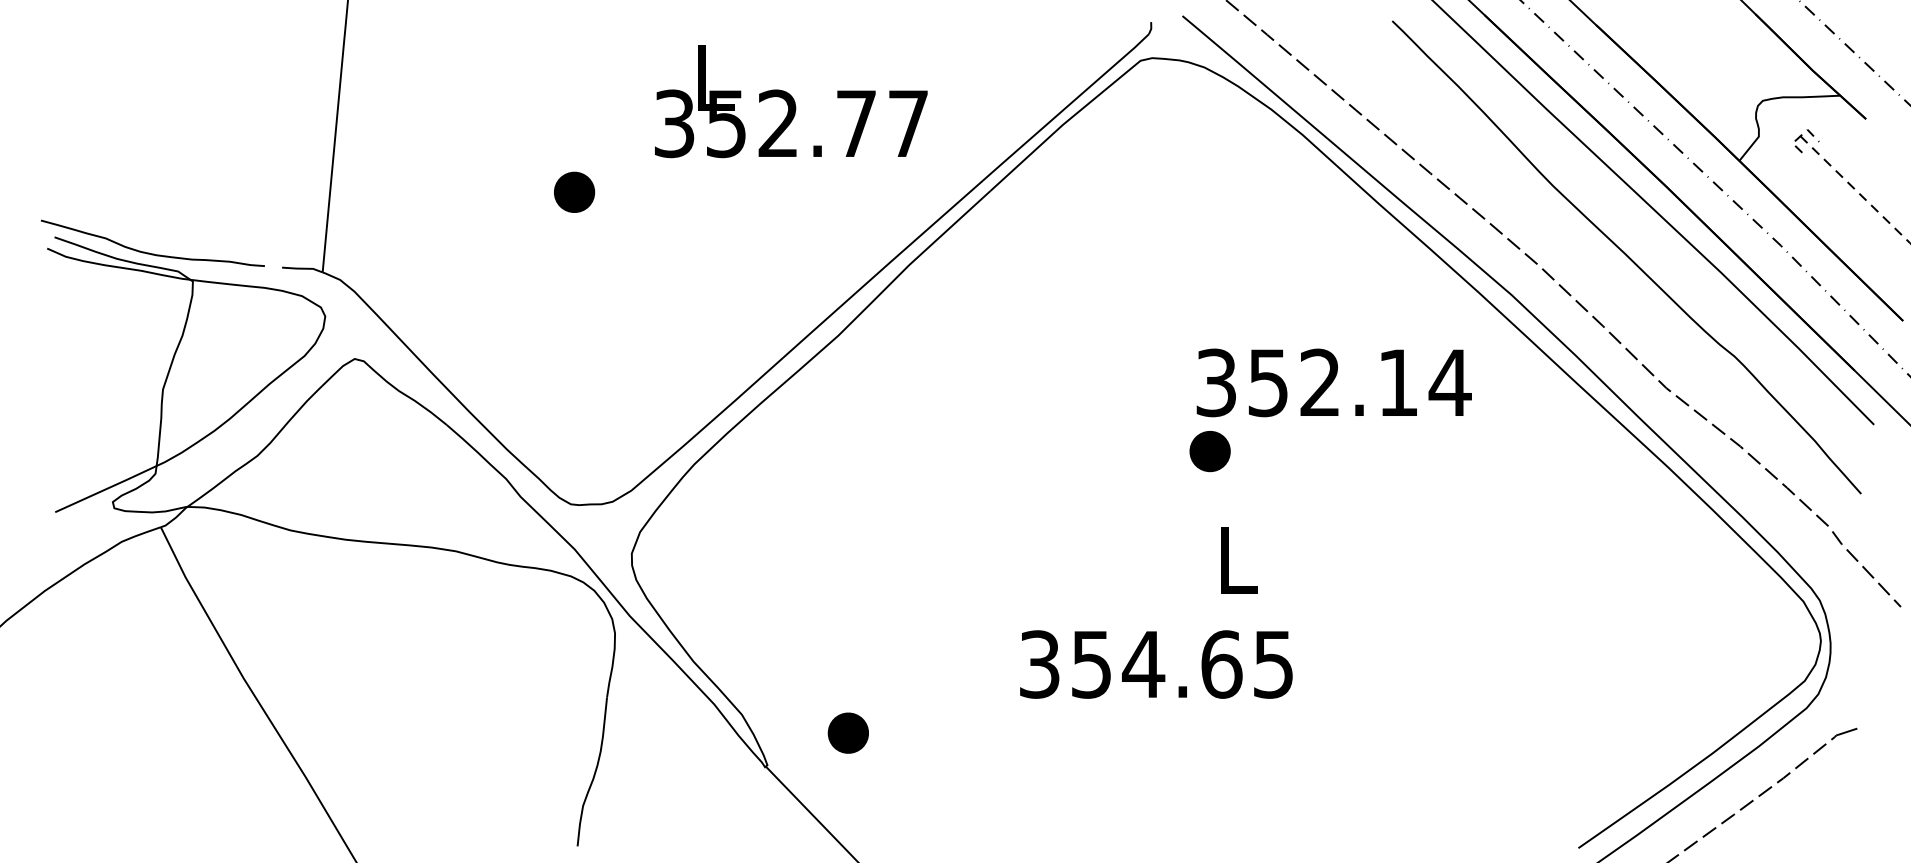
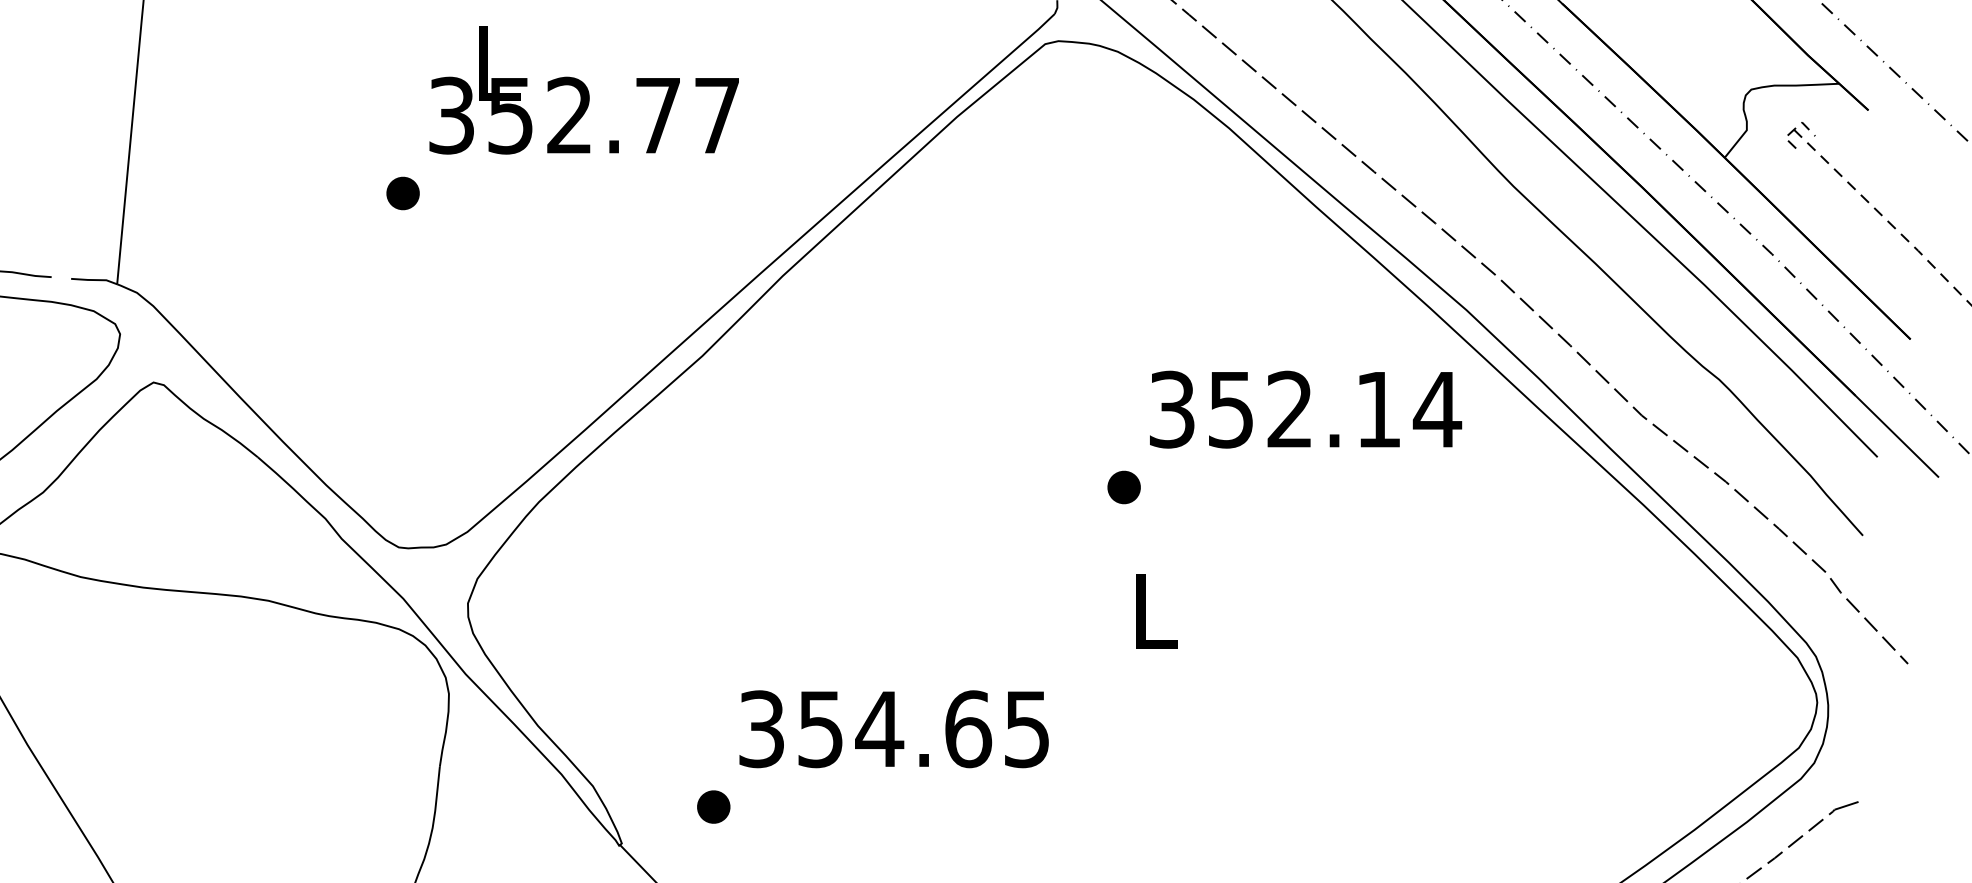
text: (791, 101) -> (584, 90), moved
part: (574, 192) -> (402, 193), size x0.71
text: (1333, 382) -> (1305, 409), moved
part: (1209, 451) -> (1123, 487), size x0.71
text: (1156, 664) -> (894, 729), moved
part: (848, 732) -> (713, 806), size x0.71

